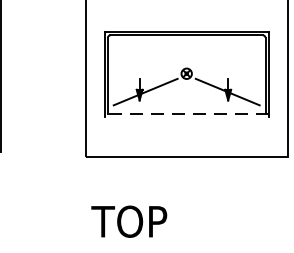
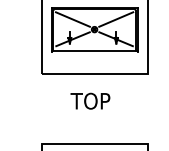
line: (144, 54) -> (72, 19), added
line: (228, 54) -> (116, 19), added
line: (186, 113) -> (94, 50), dashed -> solid
text: (129, 220) -> (90, 100), moved

